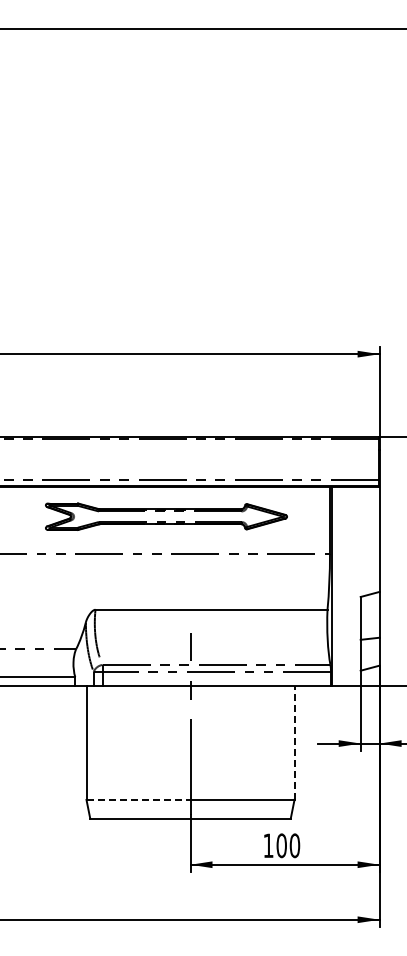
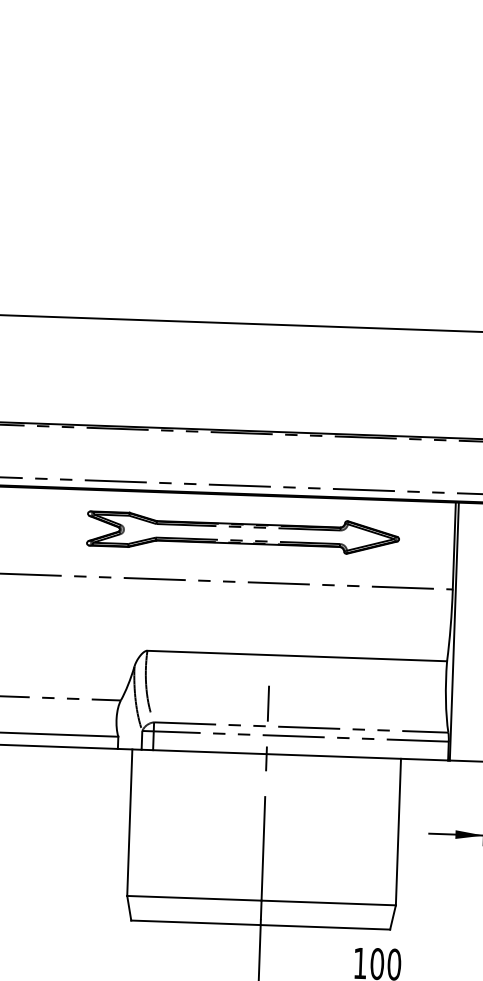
line: (294, 743) -> (398, 832), dashed -> solid
line: (139, 799) -> (195, 897), dashed -> solid

